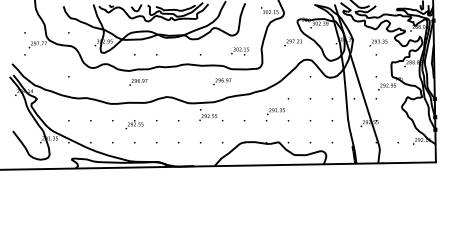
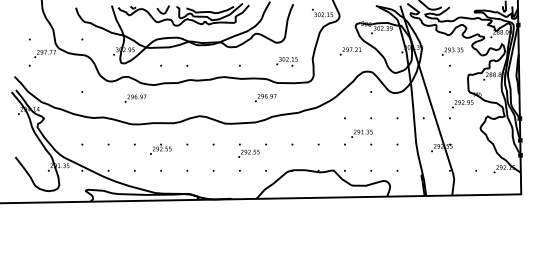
text: (138, 82) -> (135, 98), moved
text: (275, 111) -> (361, 133), moved
text: (207, 114) -> (248, 150), moved

